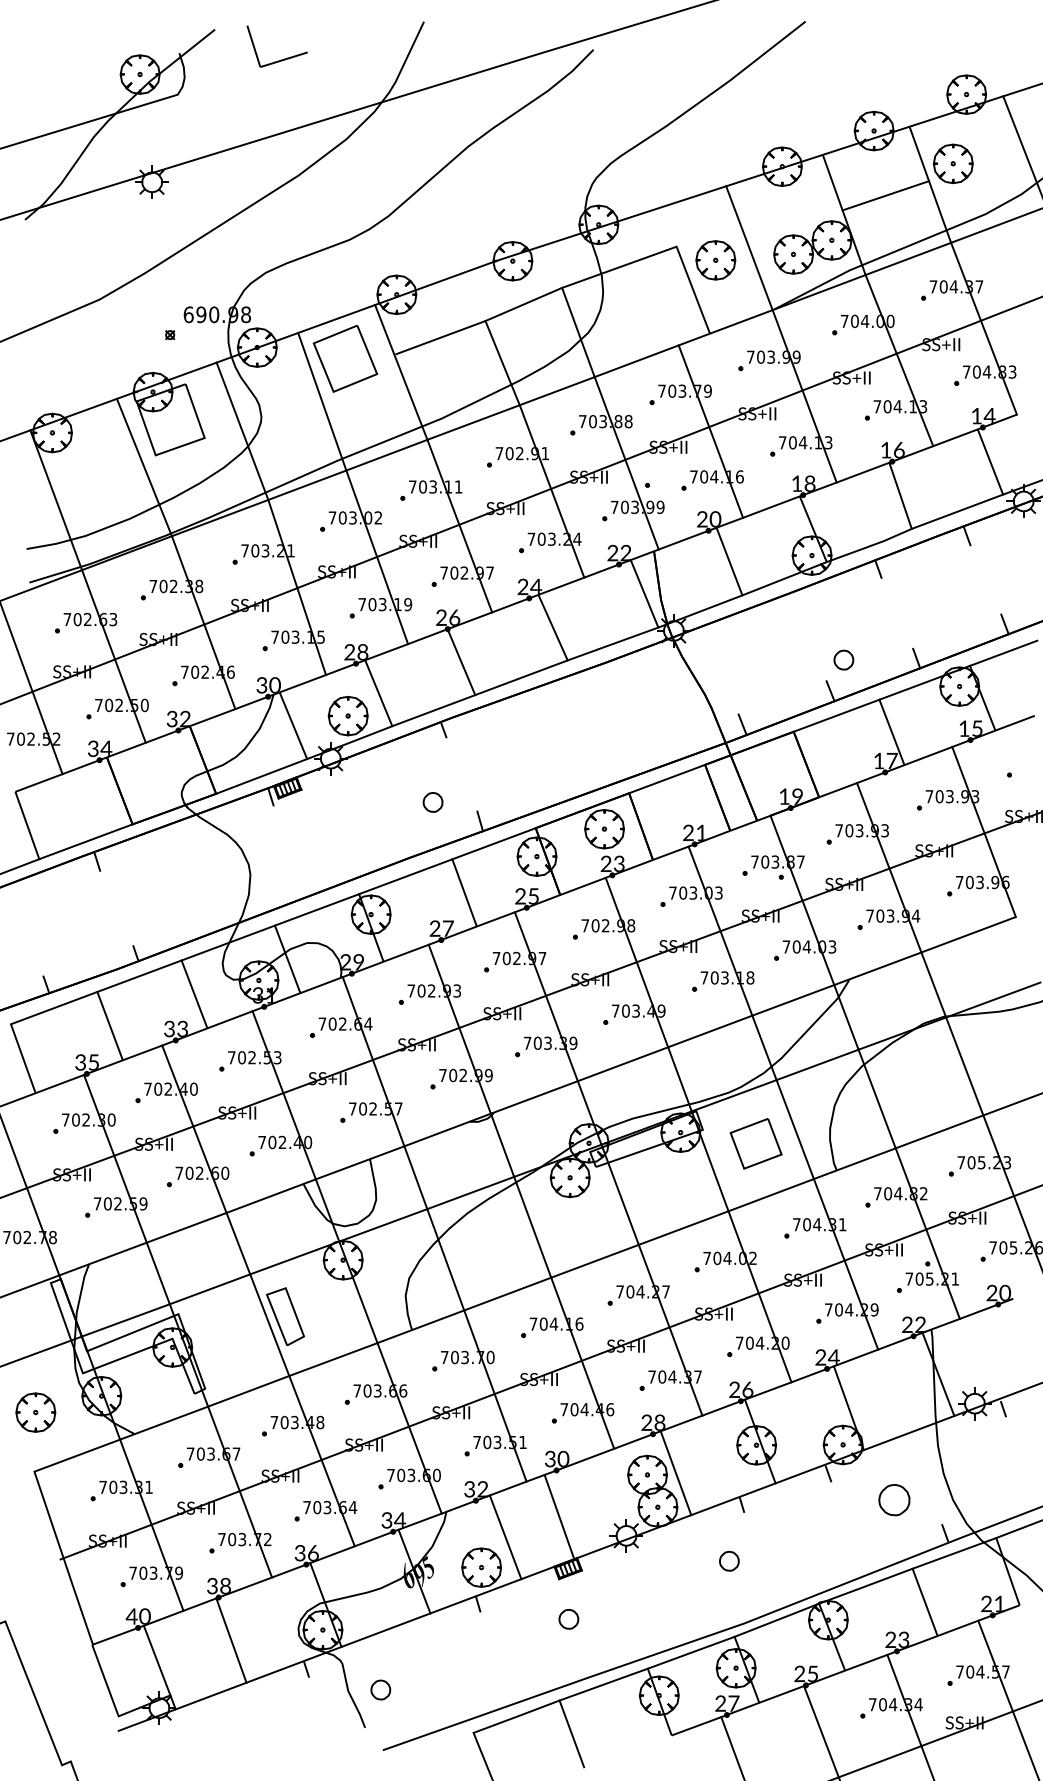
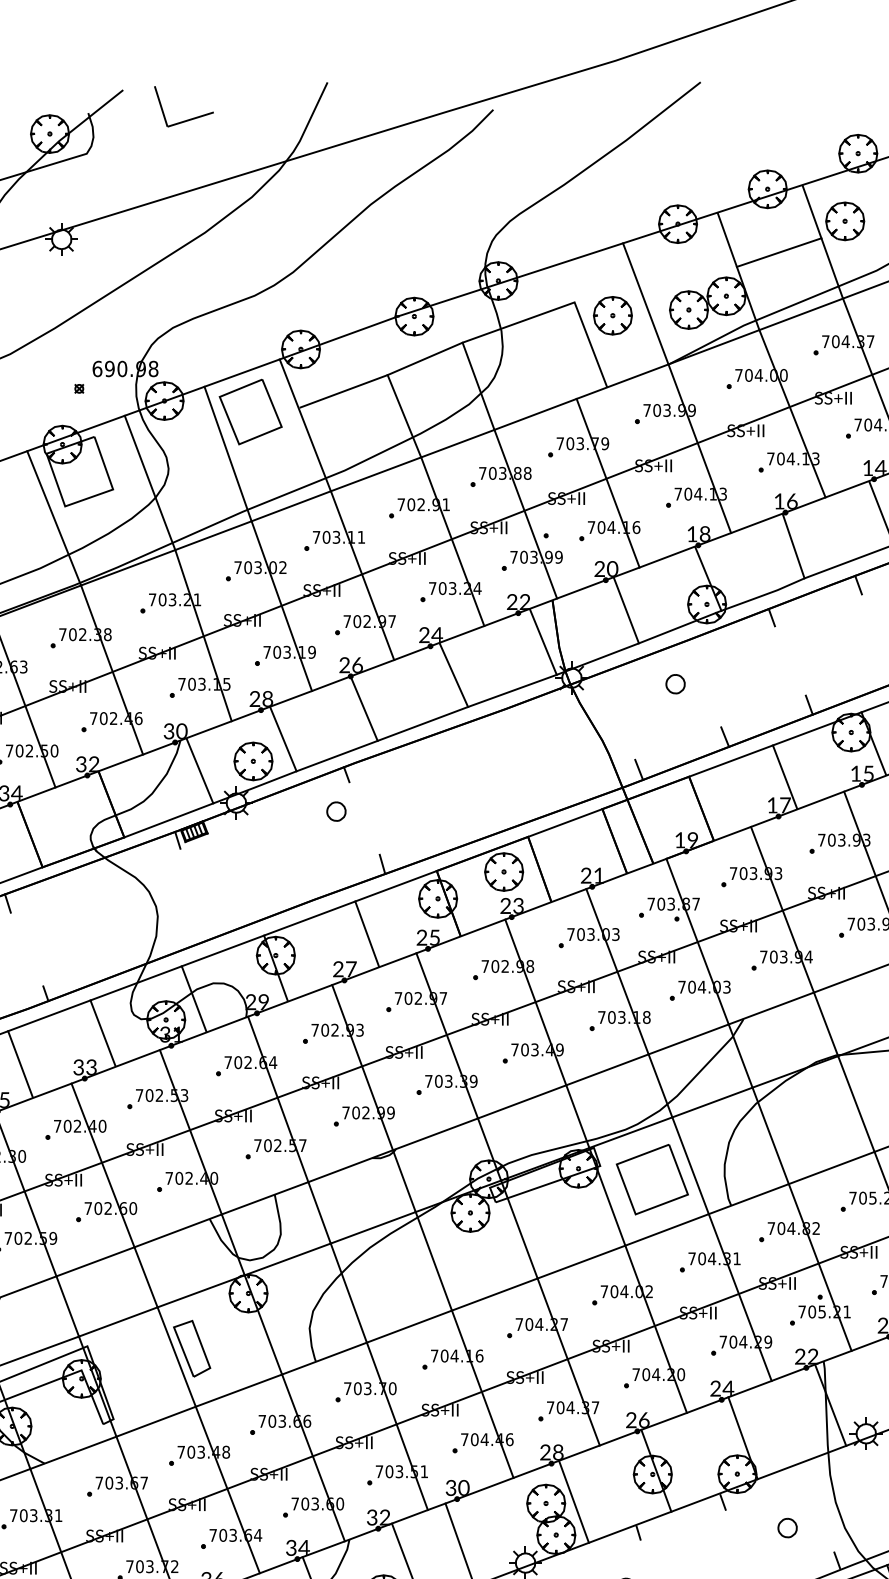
part: (843, 659) -> (675, 683), moved
part: (432, 802) -> (335, 811), moved
part: (755, 1143) -> (651, 1179), size x1.43
part: (894, 1499) -> (787, 1527), size x0.62

